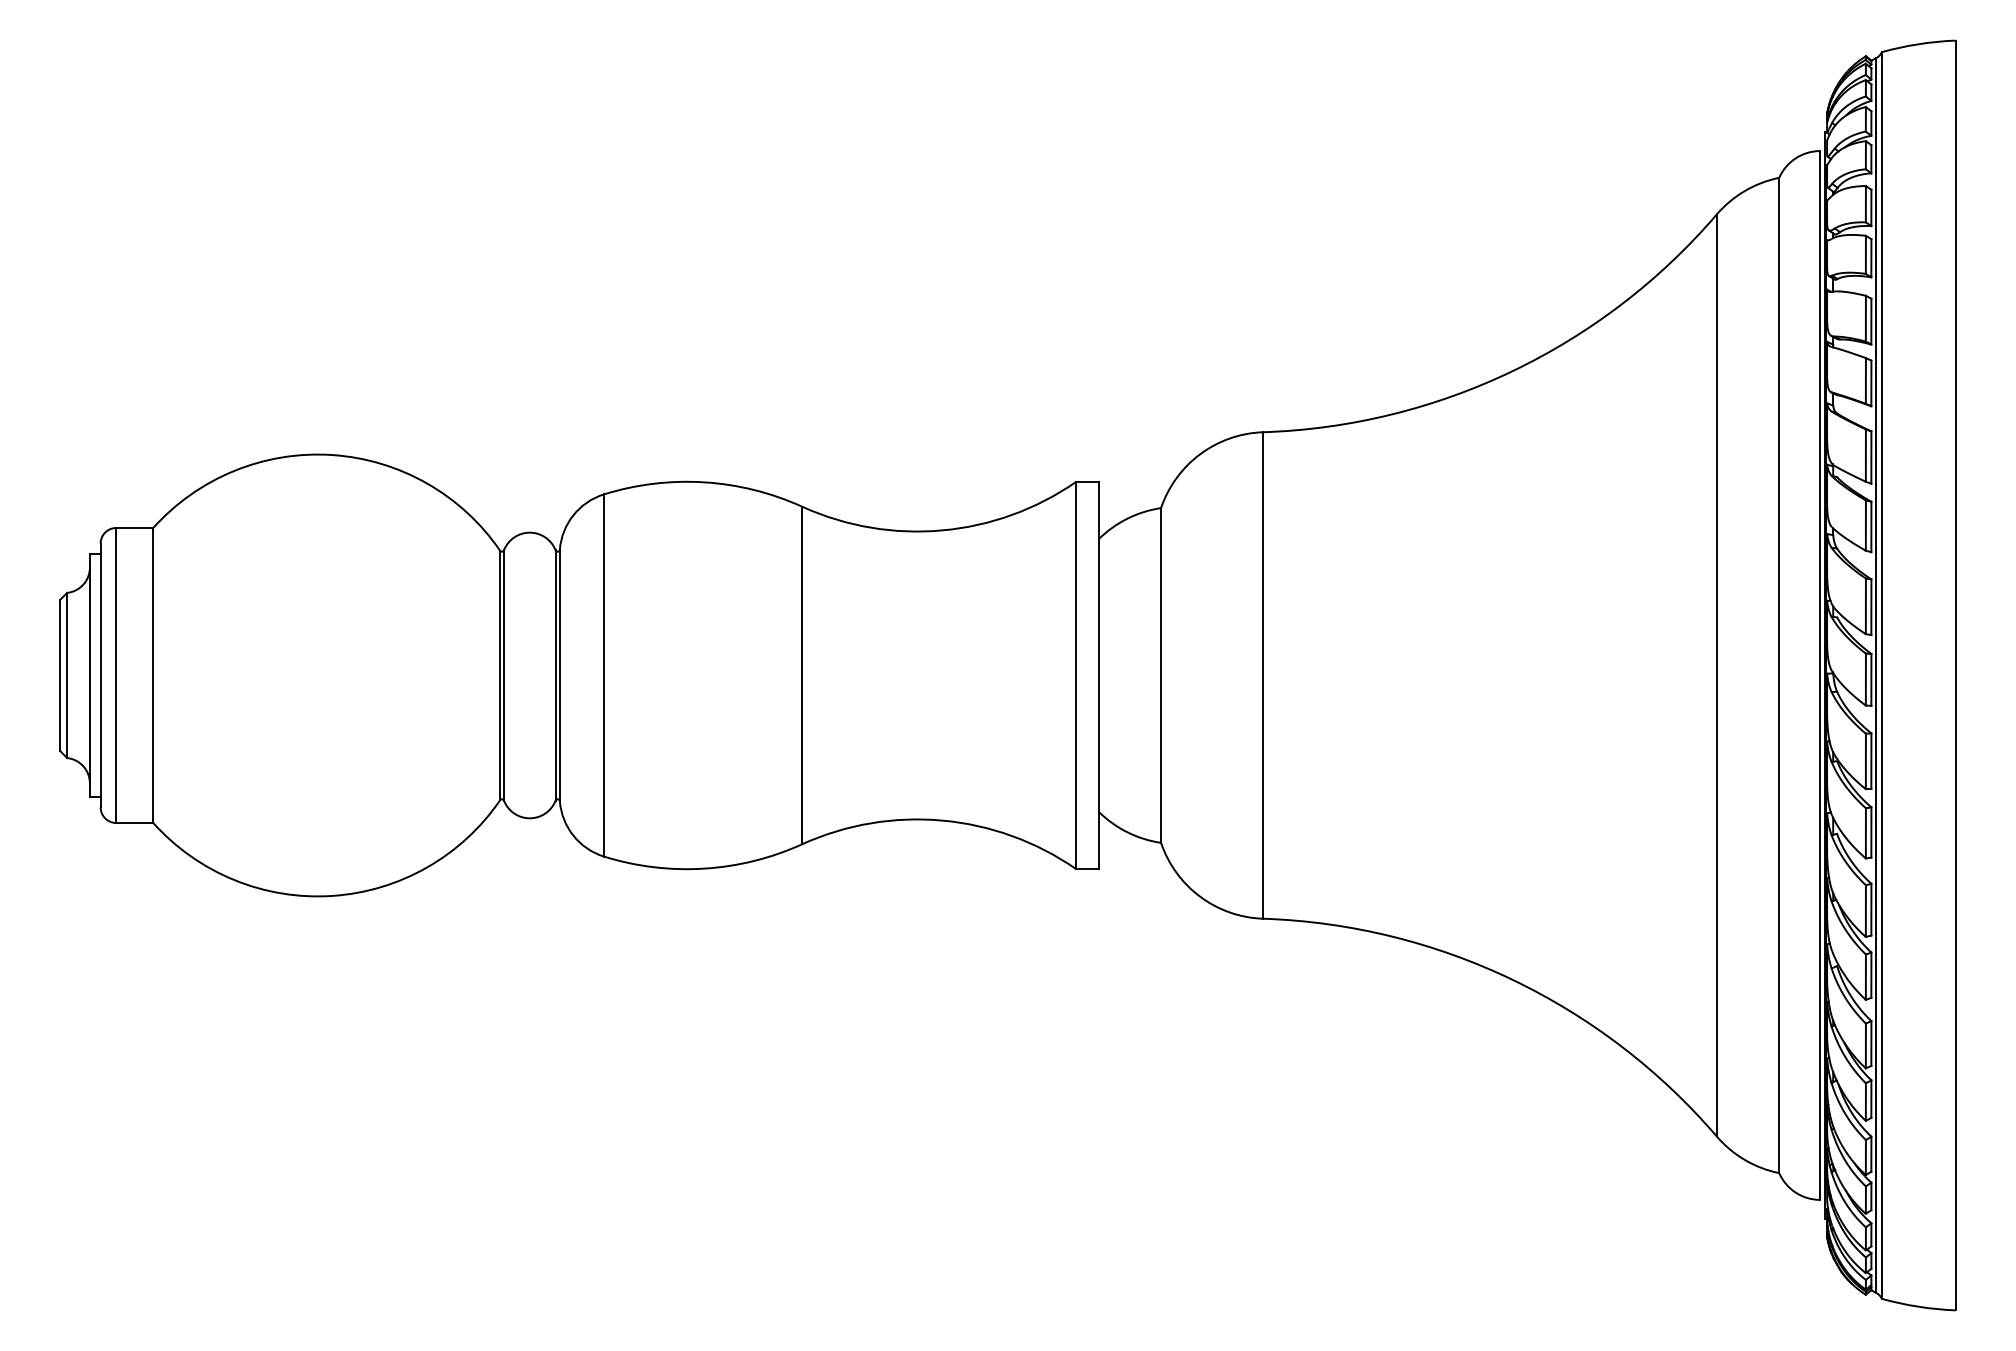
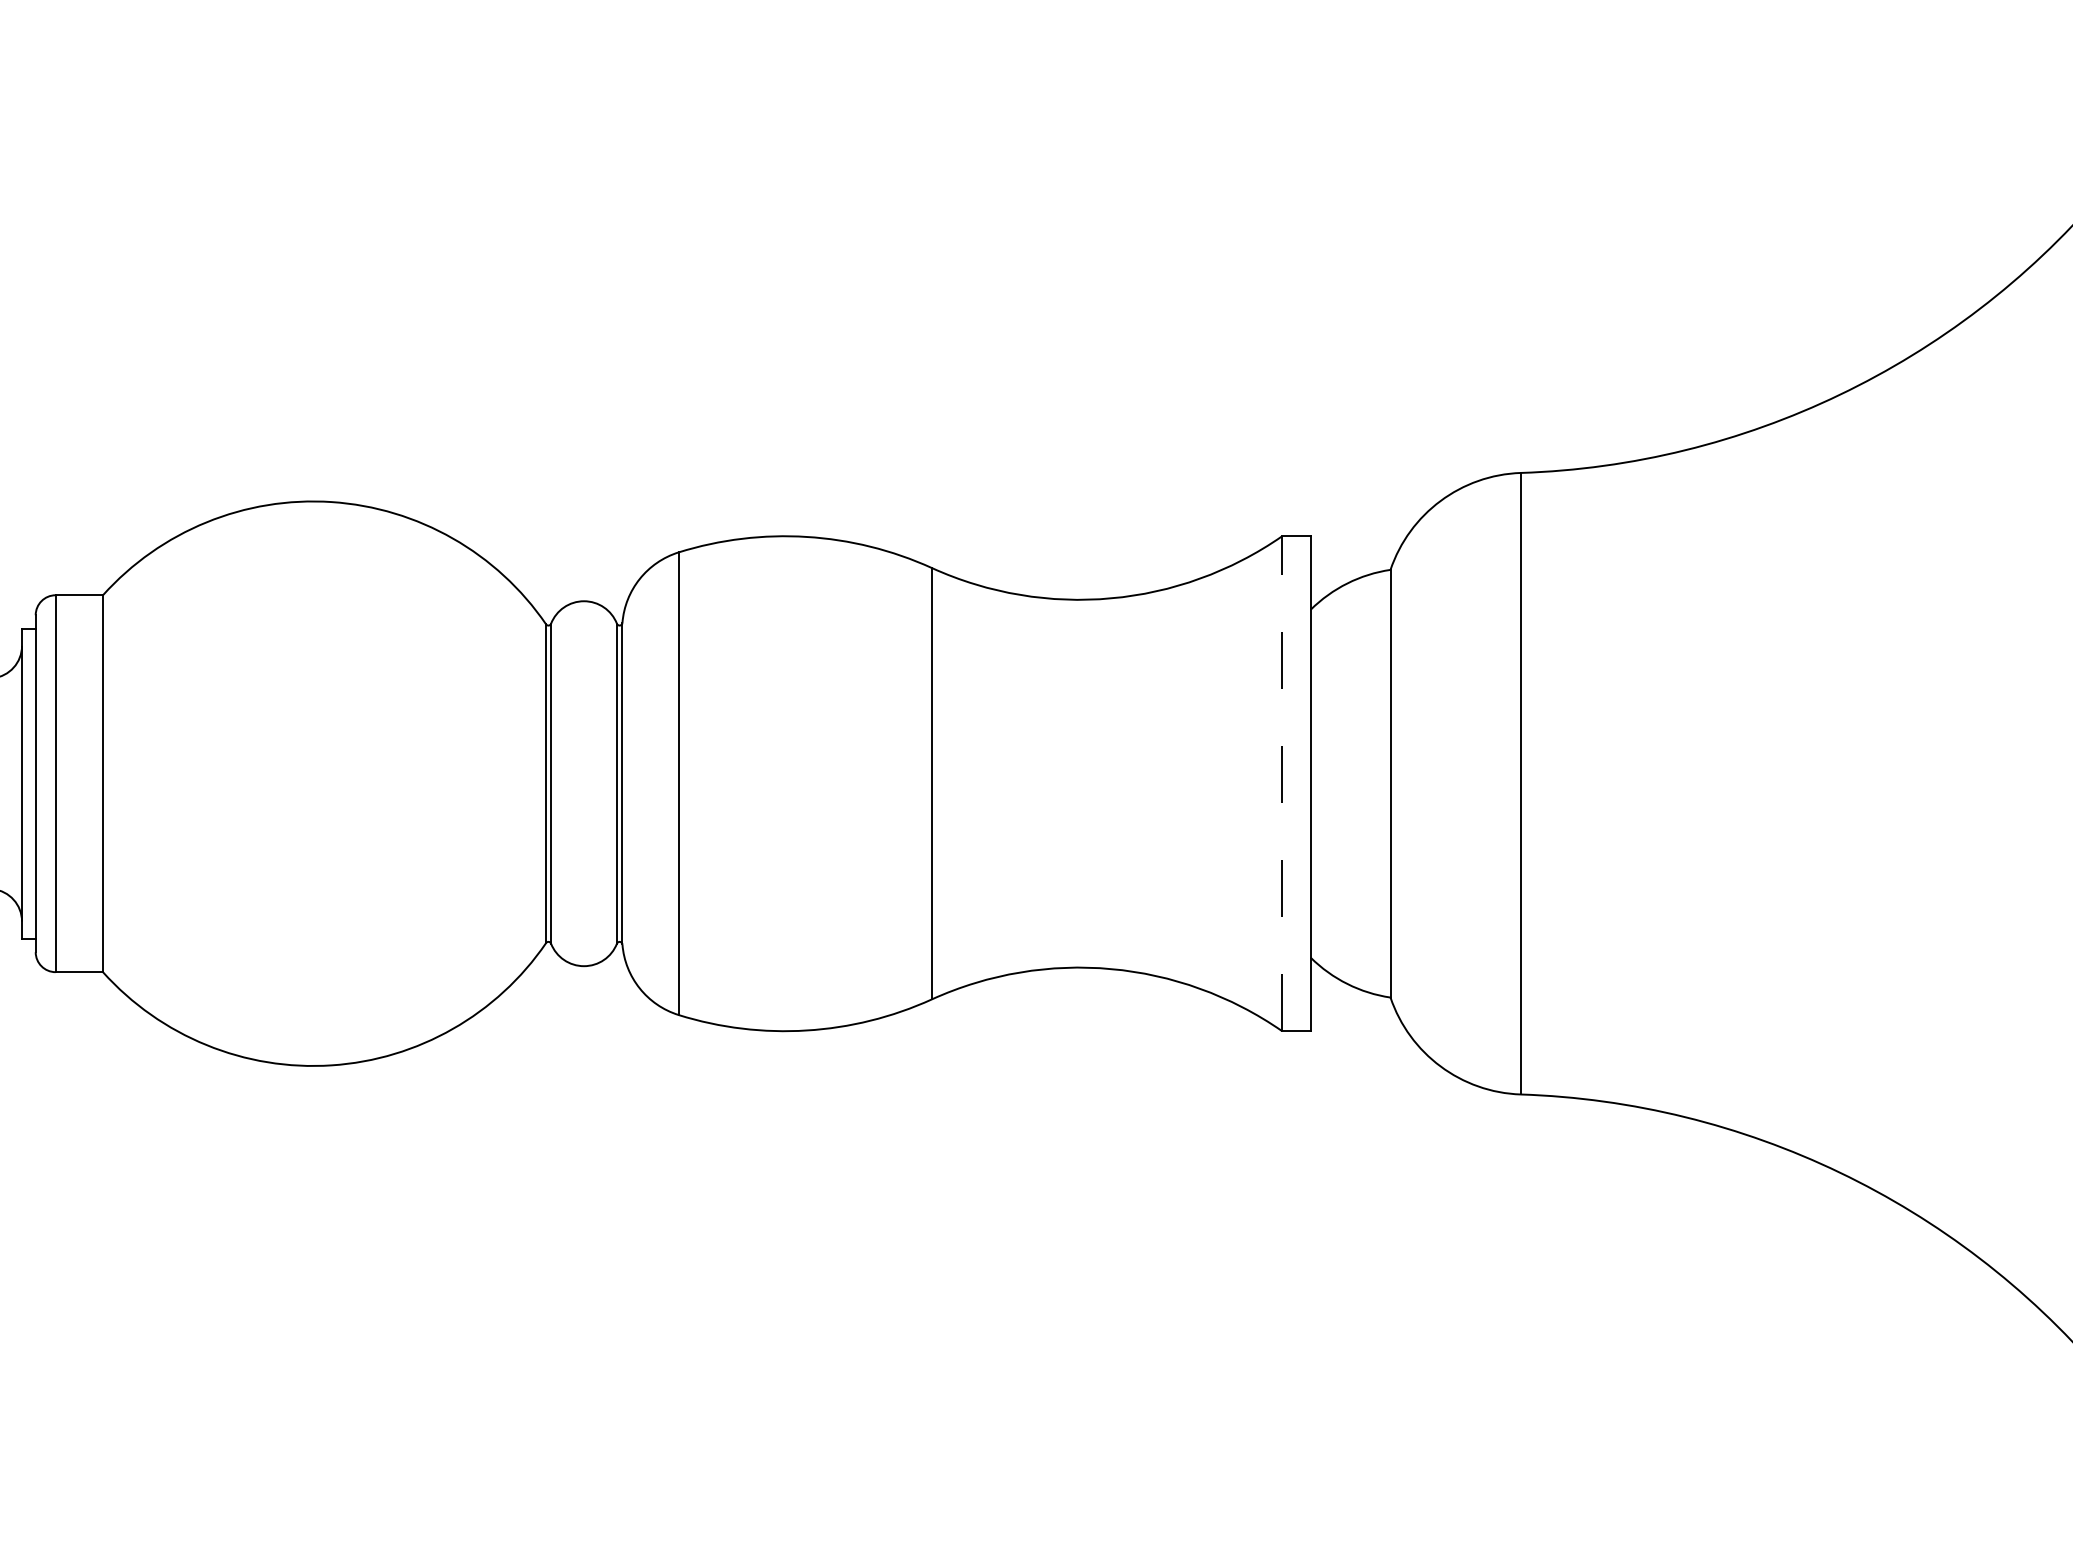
line: (1076, 675) -> (1282, 783), solid -> dashed

